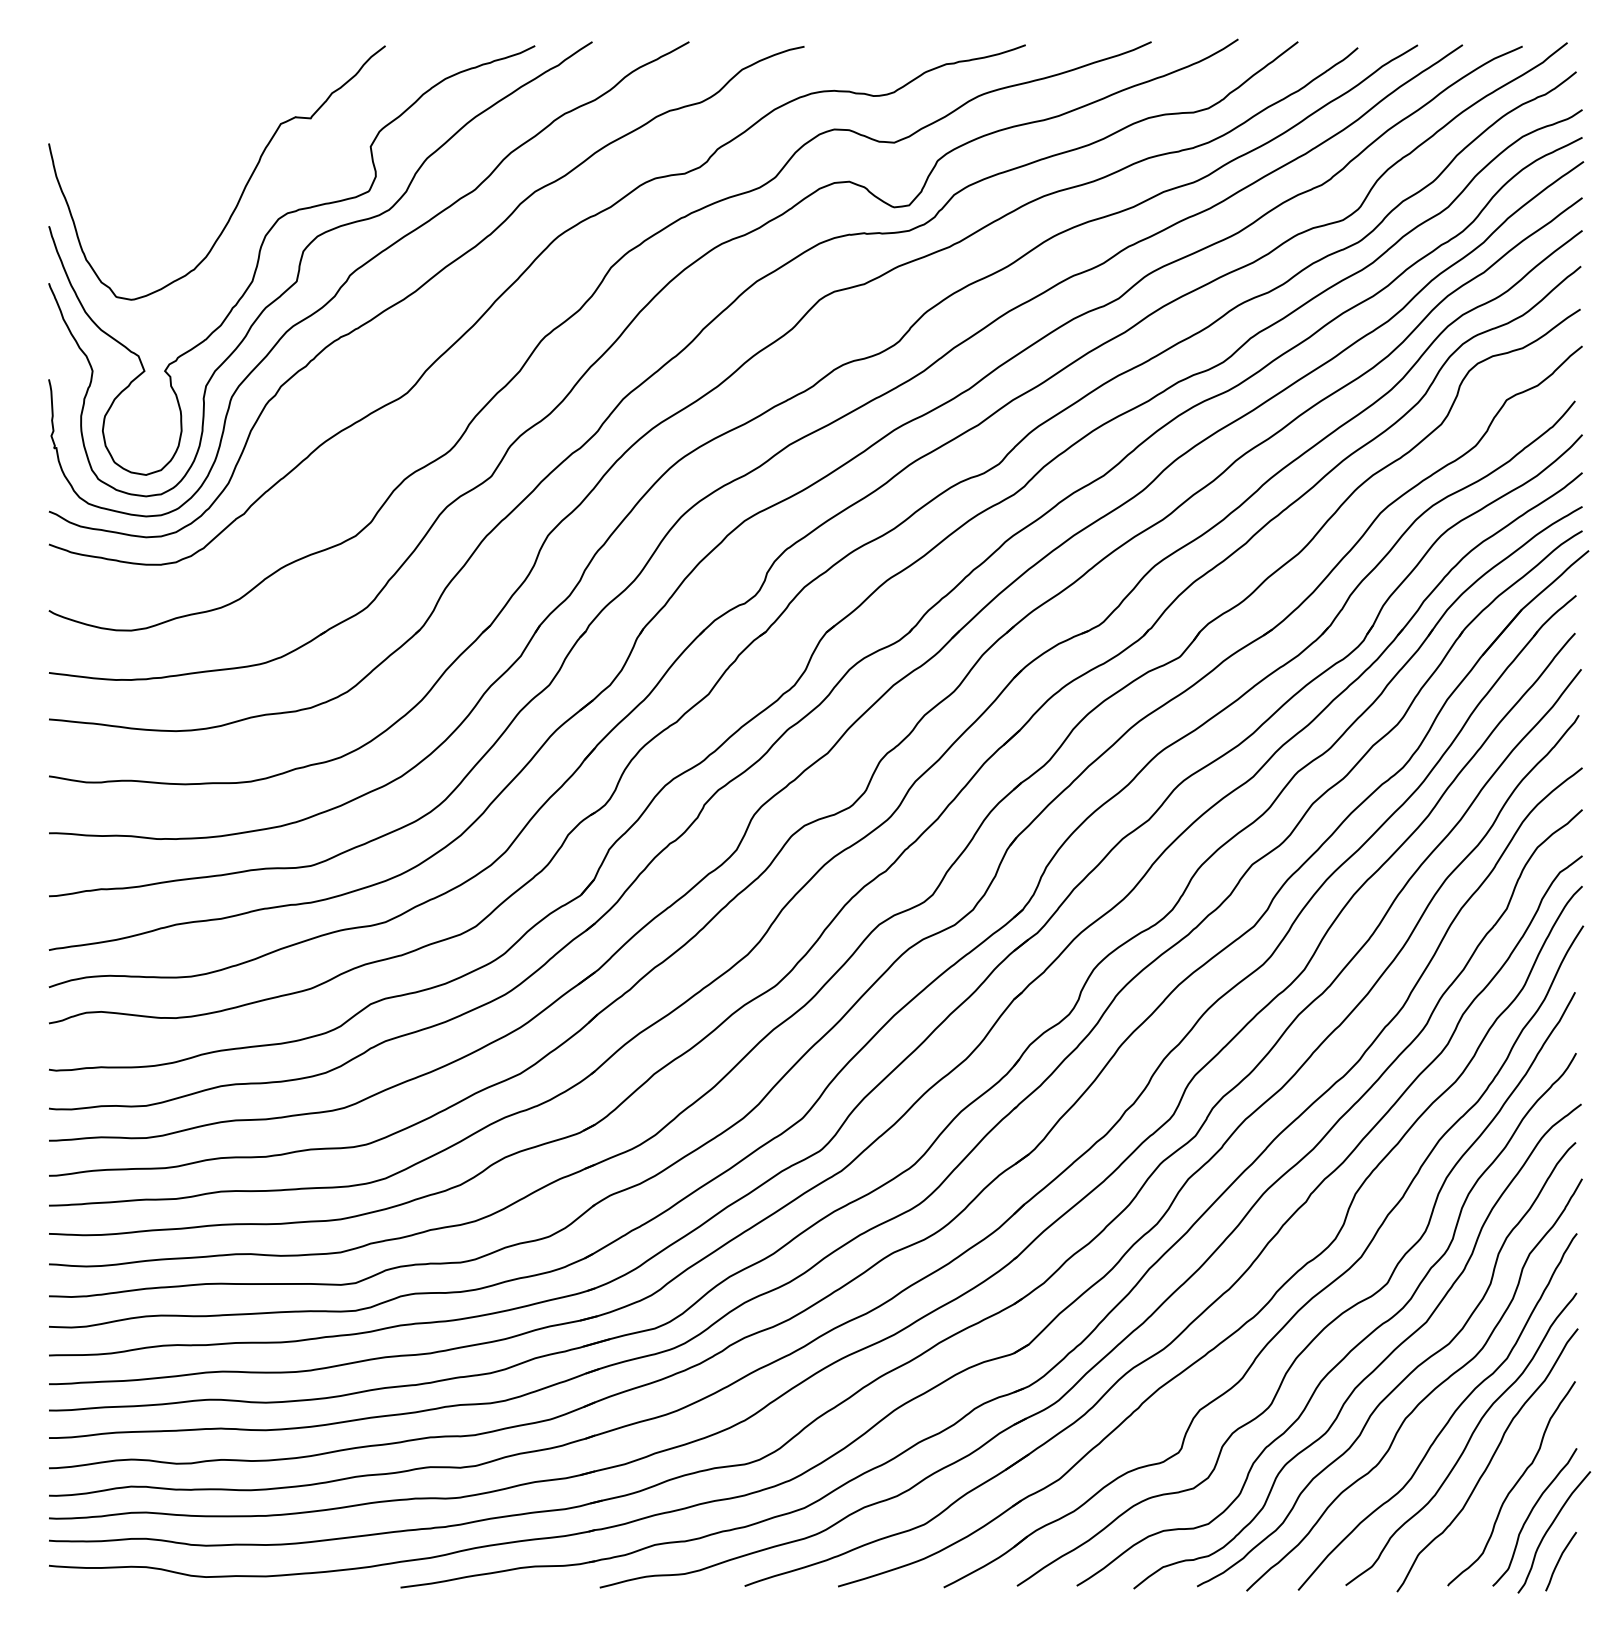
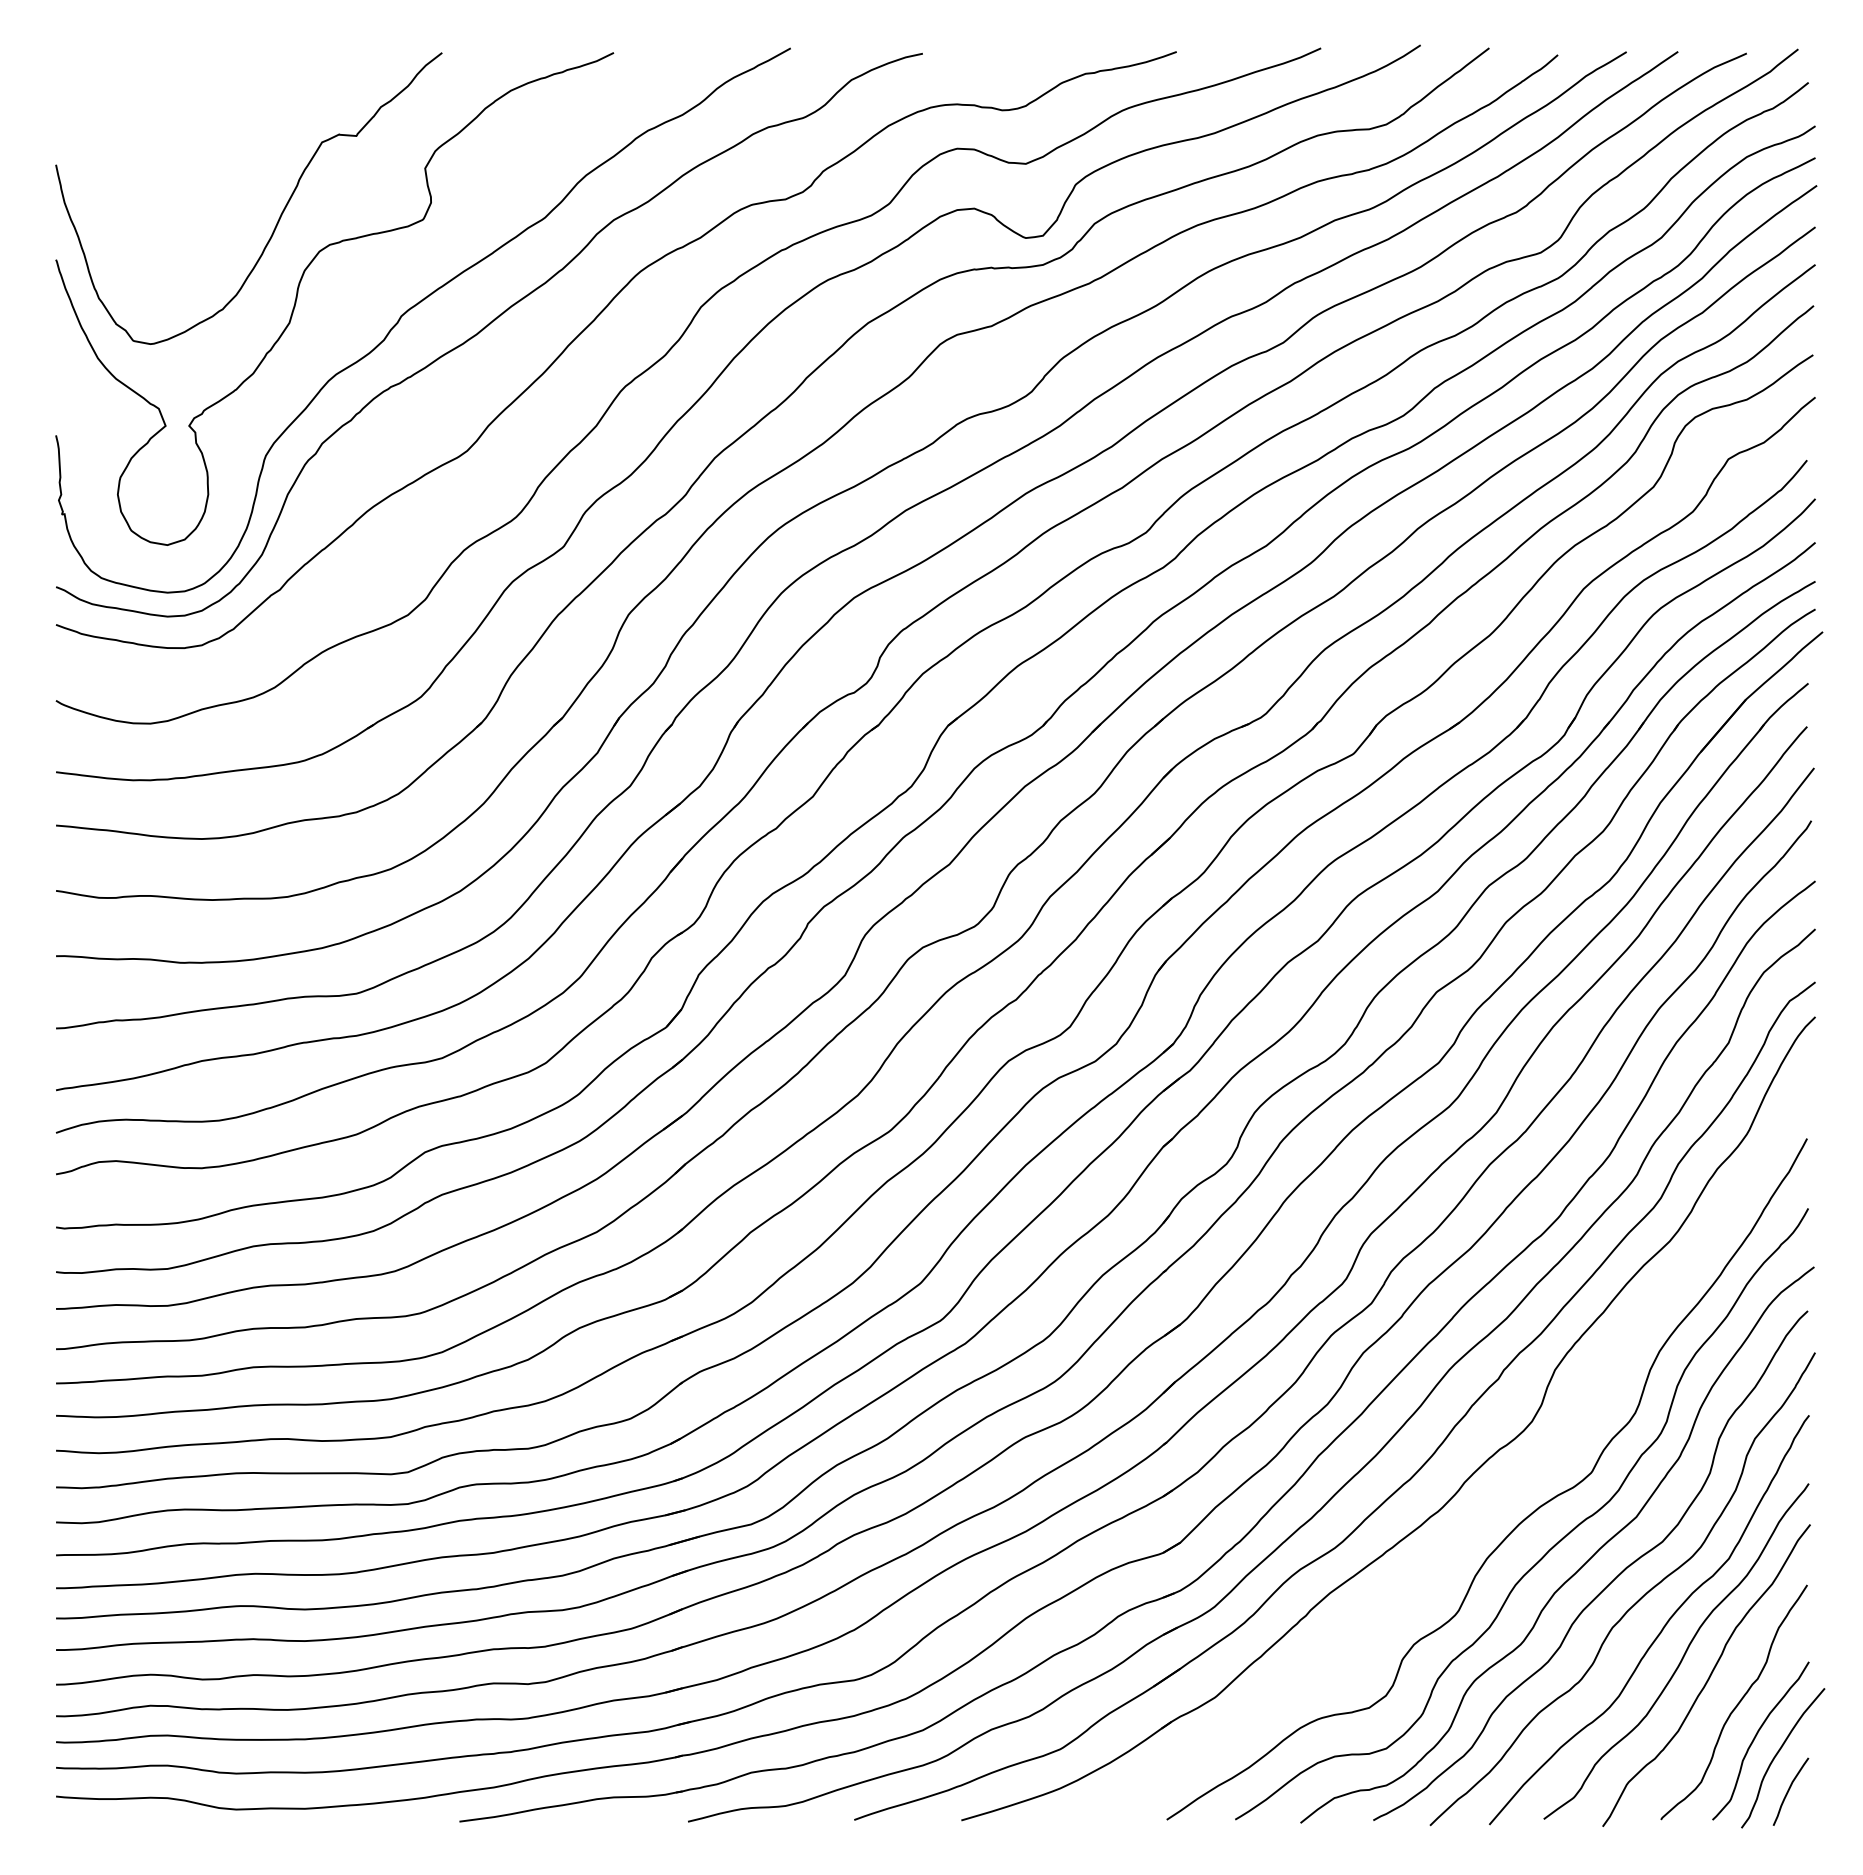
curve: (301, 263) -> (345, 302), removed
part: (1307, 1300) -> (1500, 1492), removed

